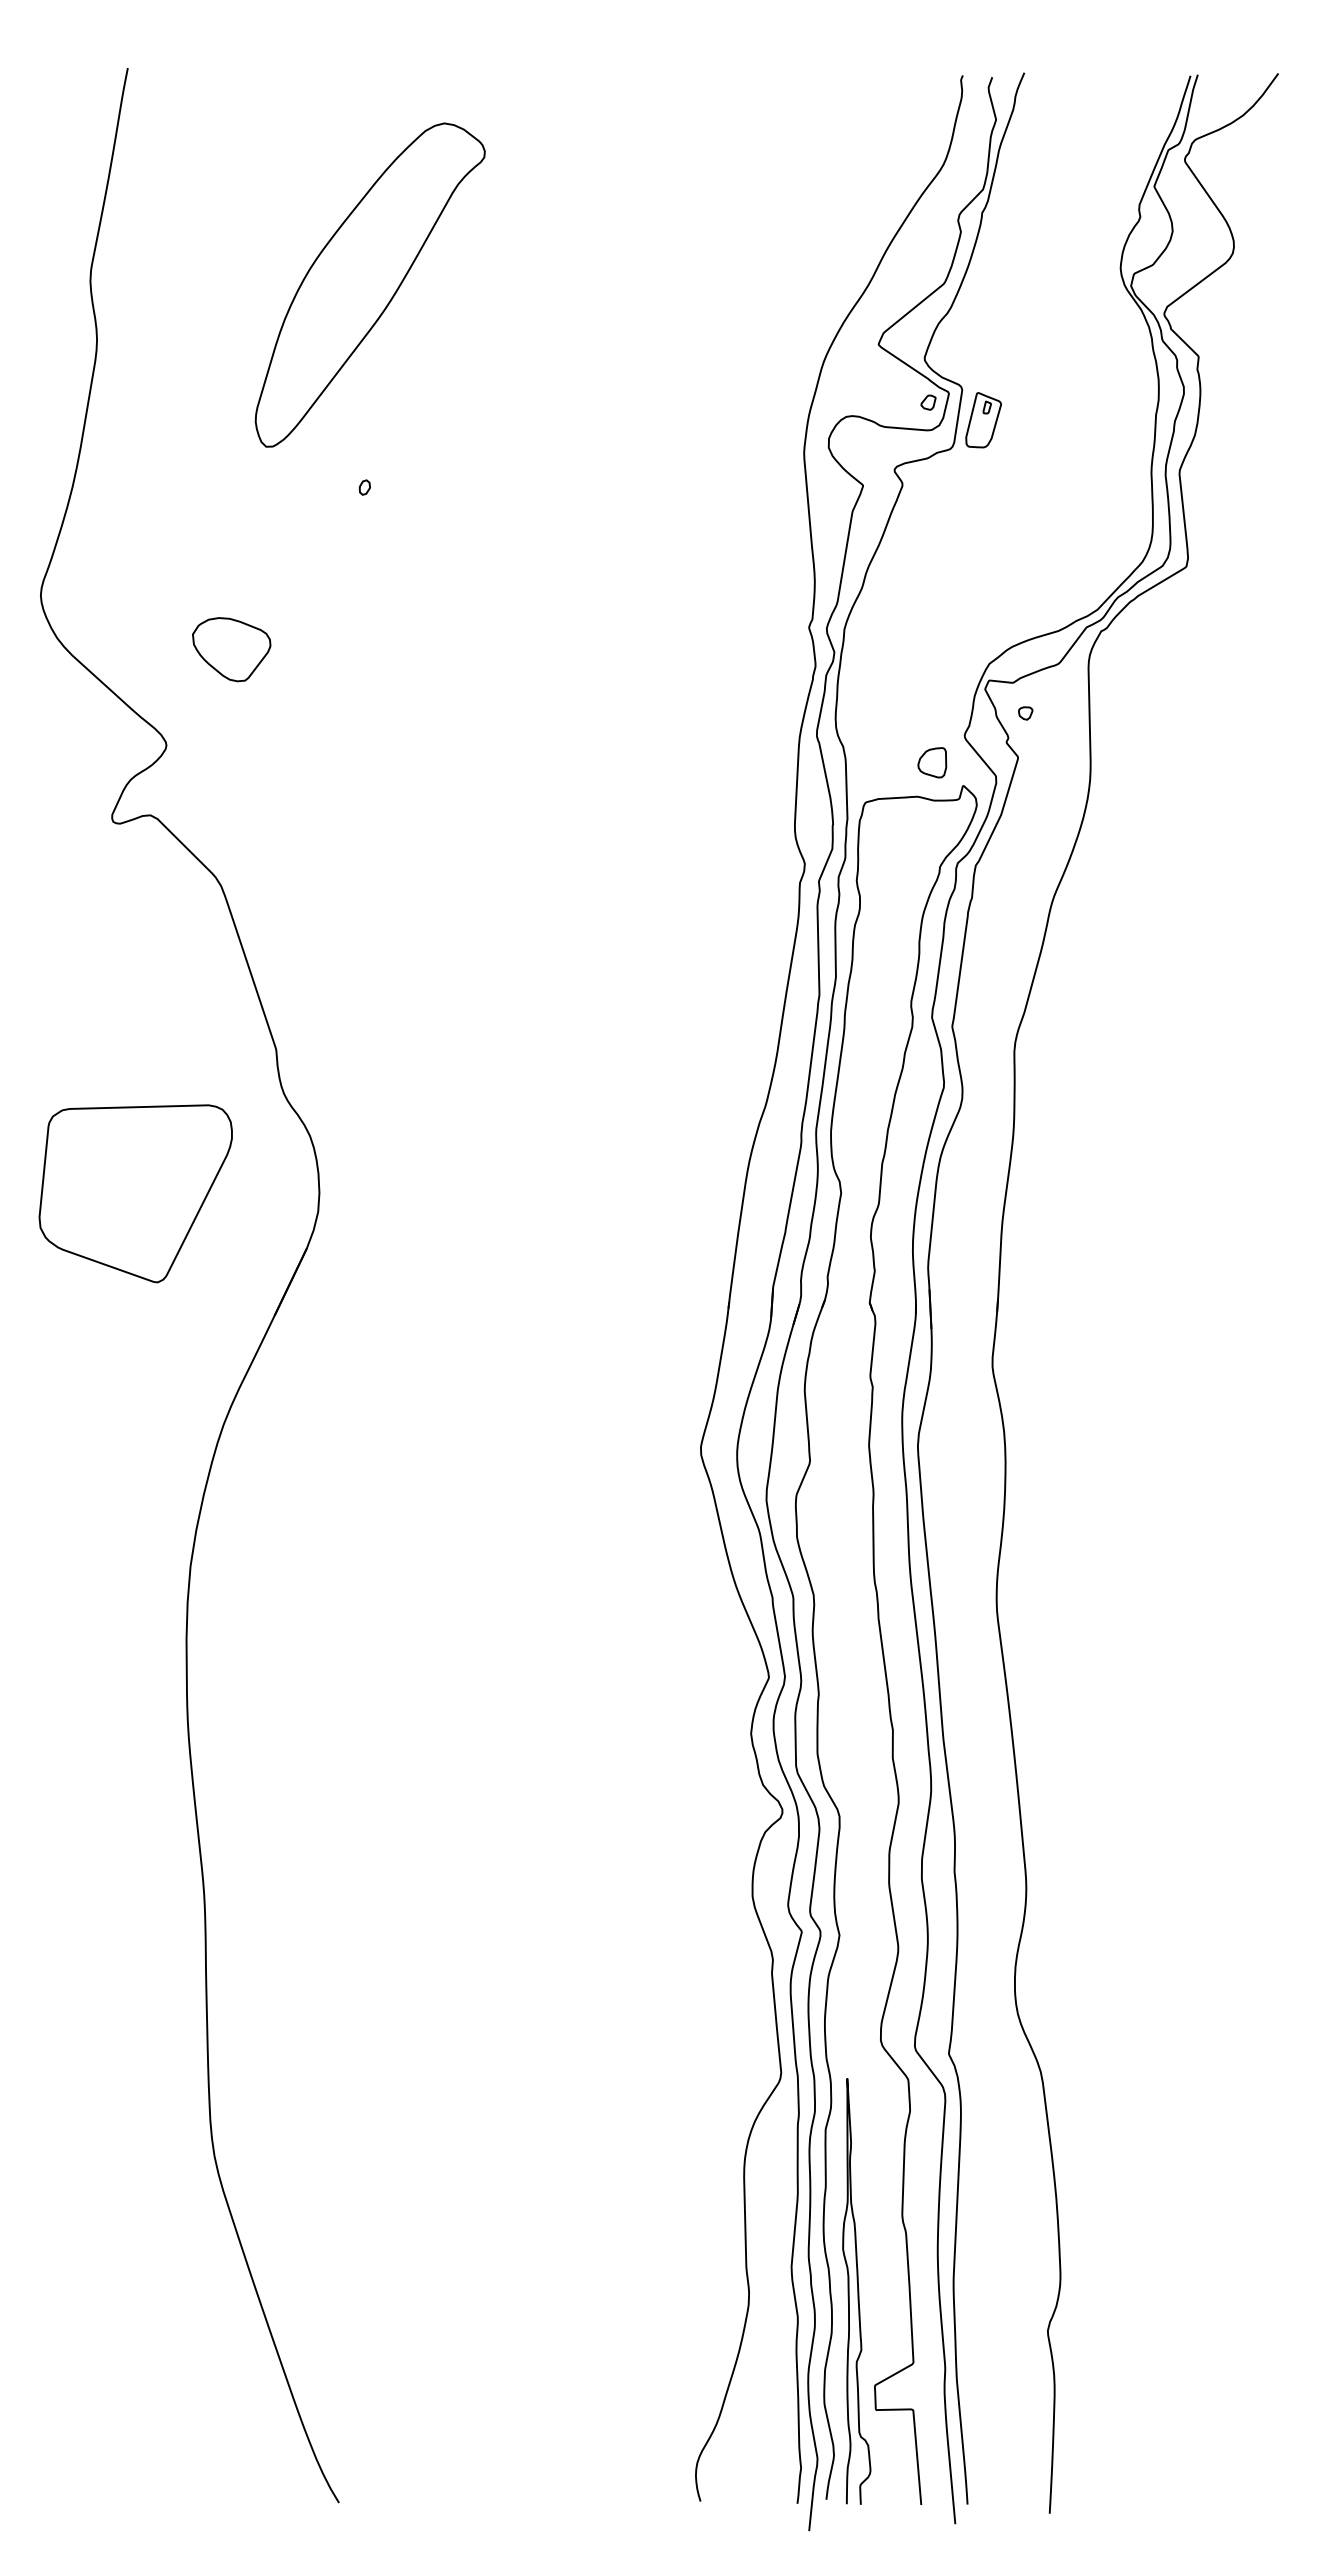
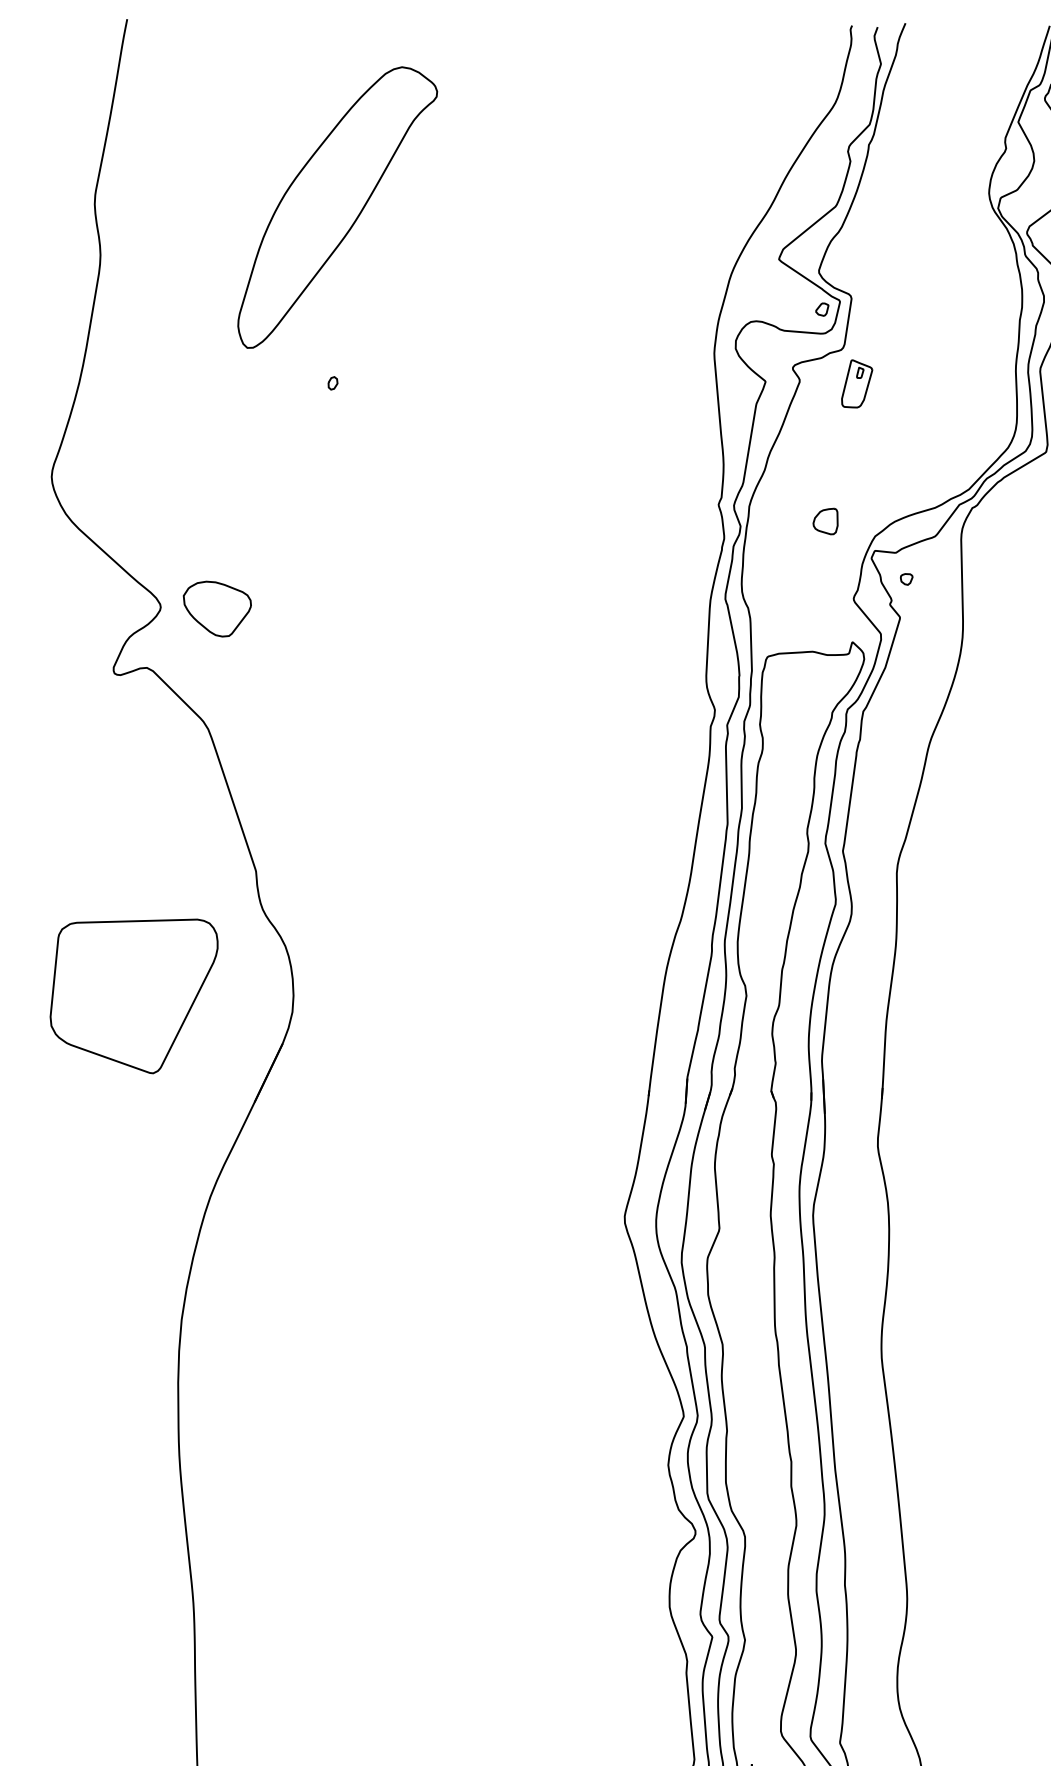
part: (983, 420) -> (857, 384), moved
part: (231, 649) -> (217, 608), moved
part: (932, 762) -> (825, 521), moved

